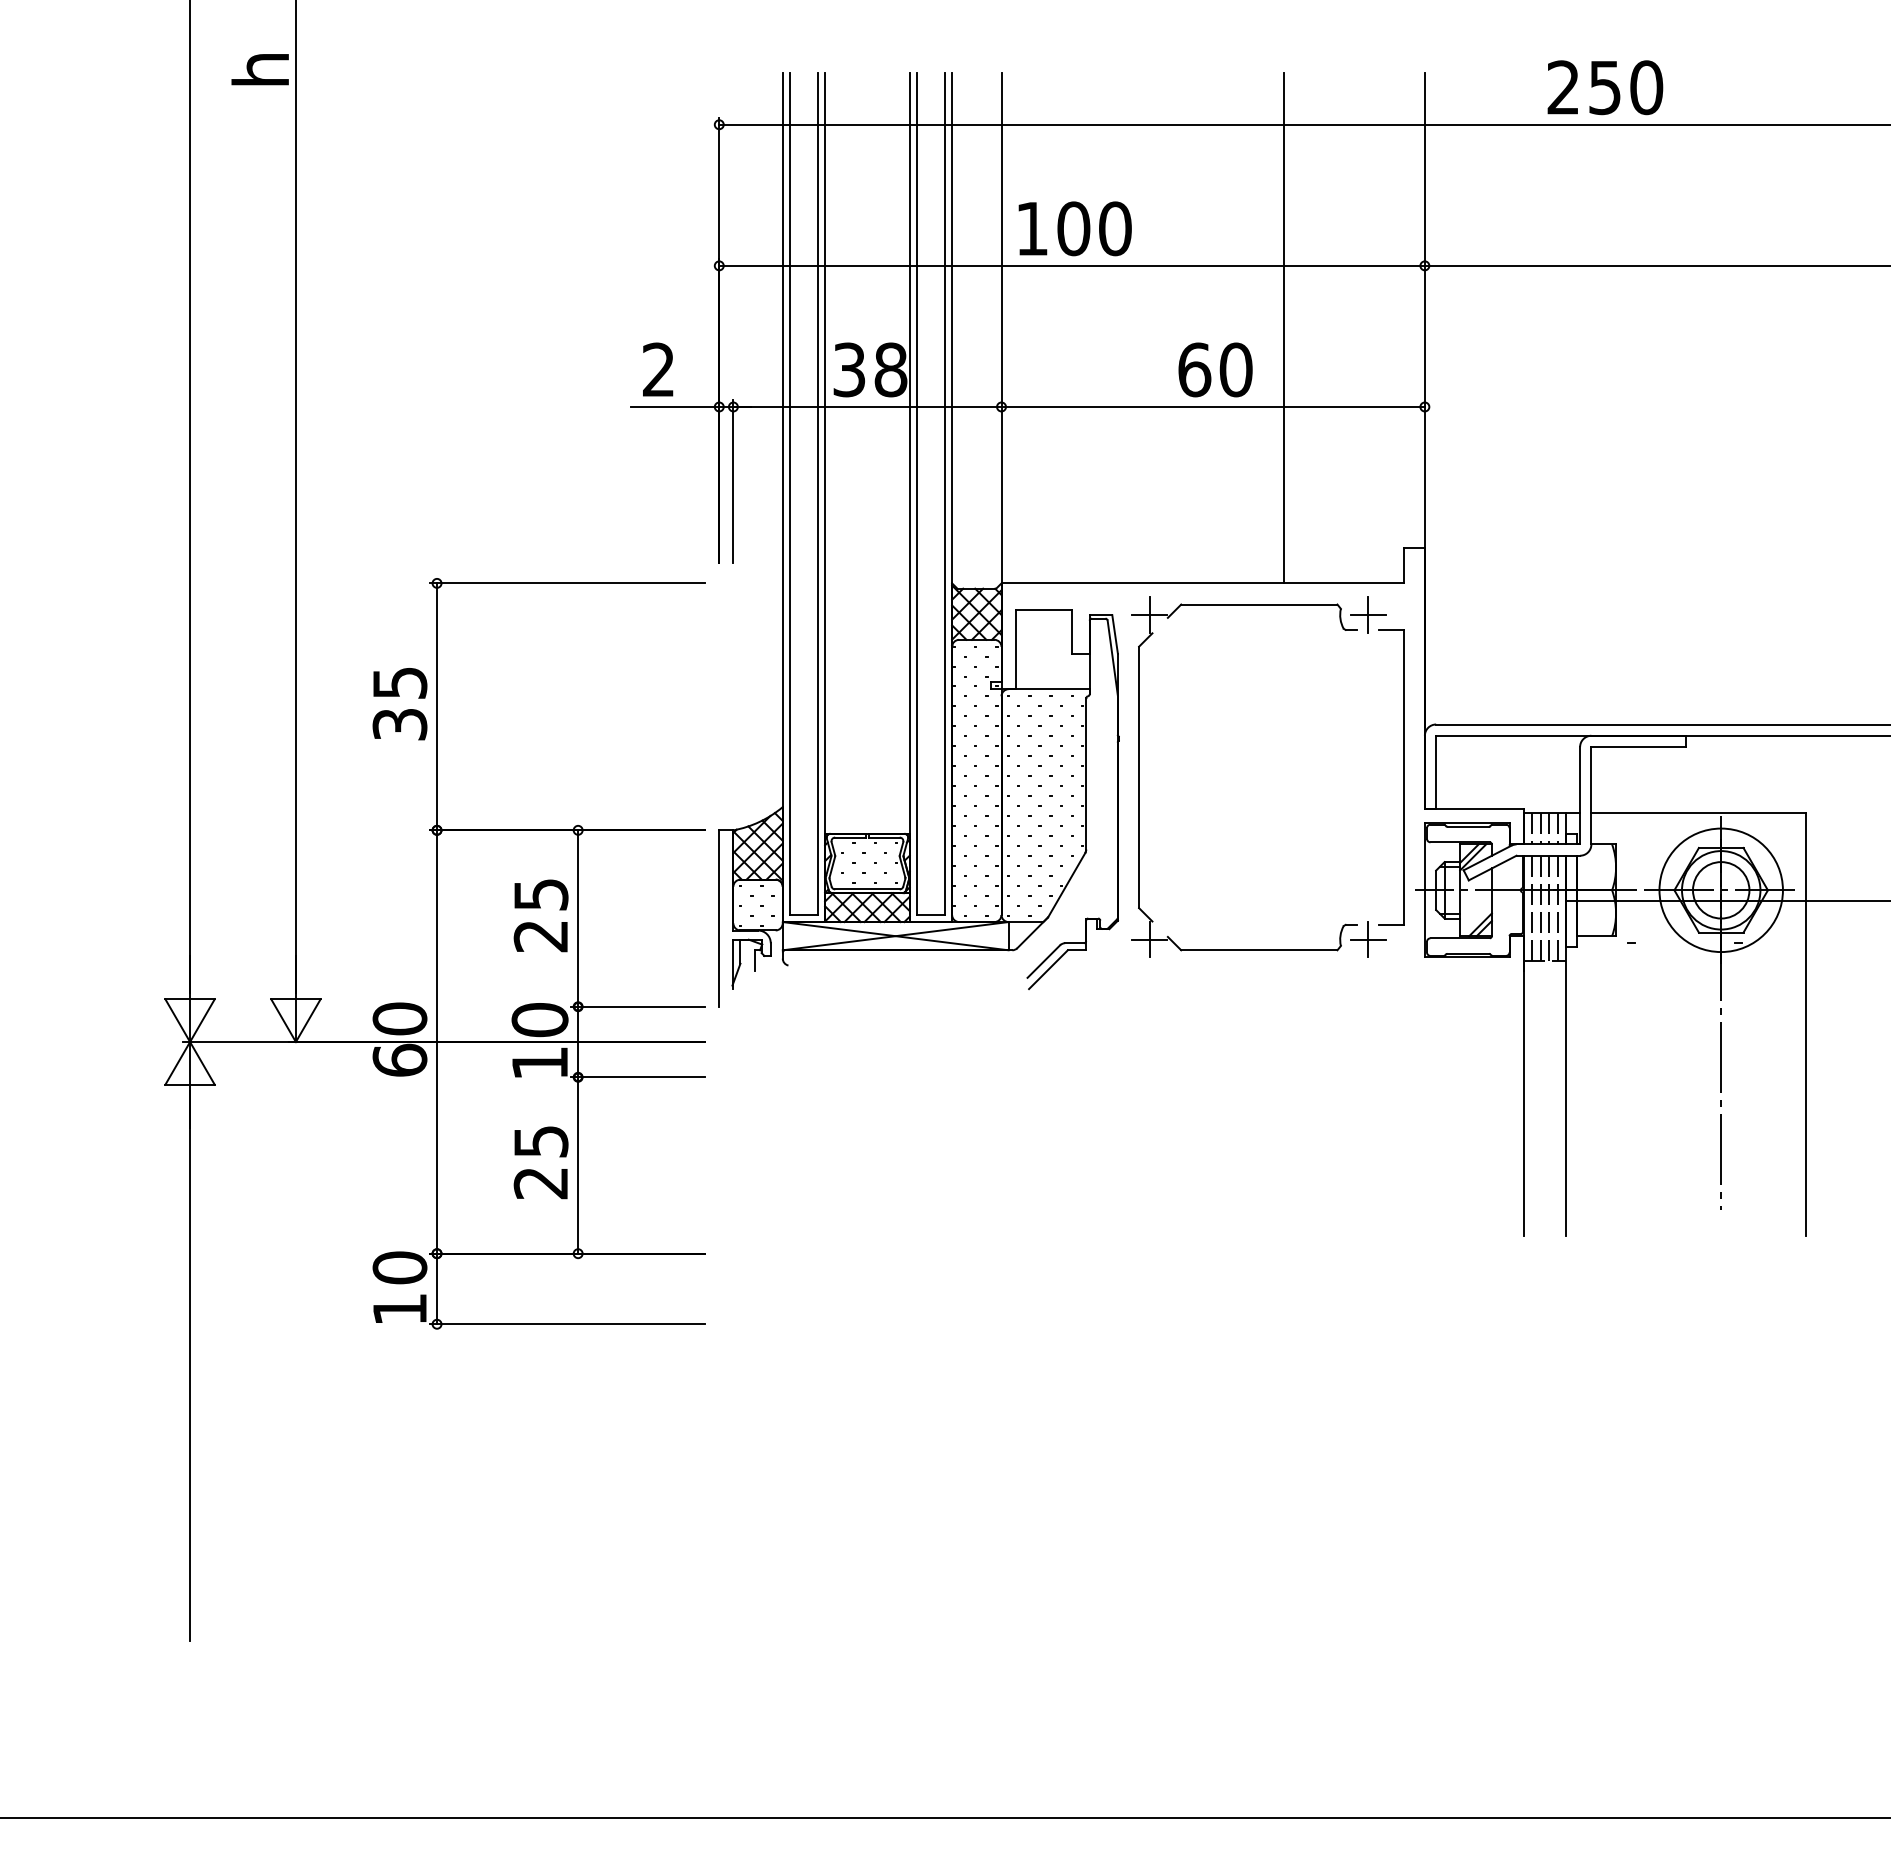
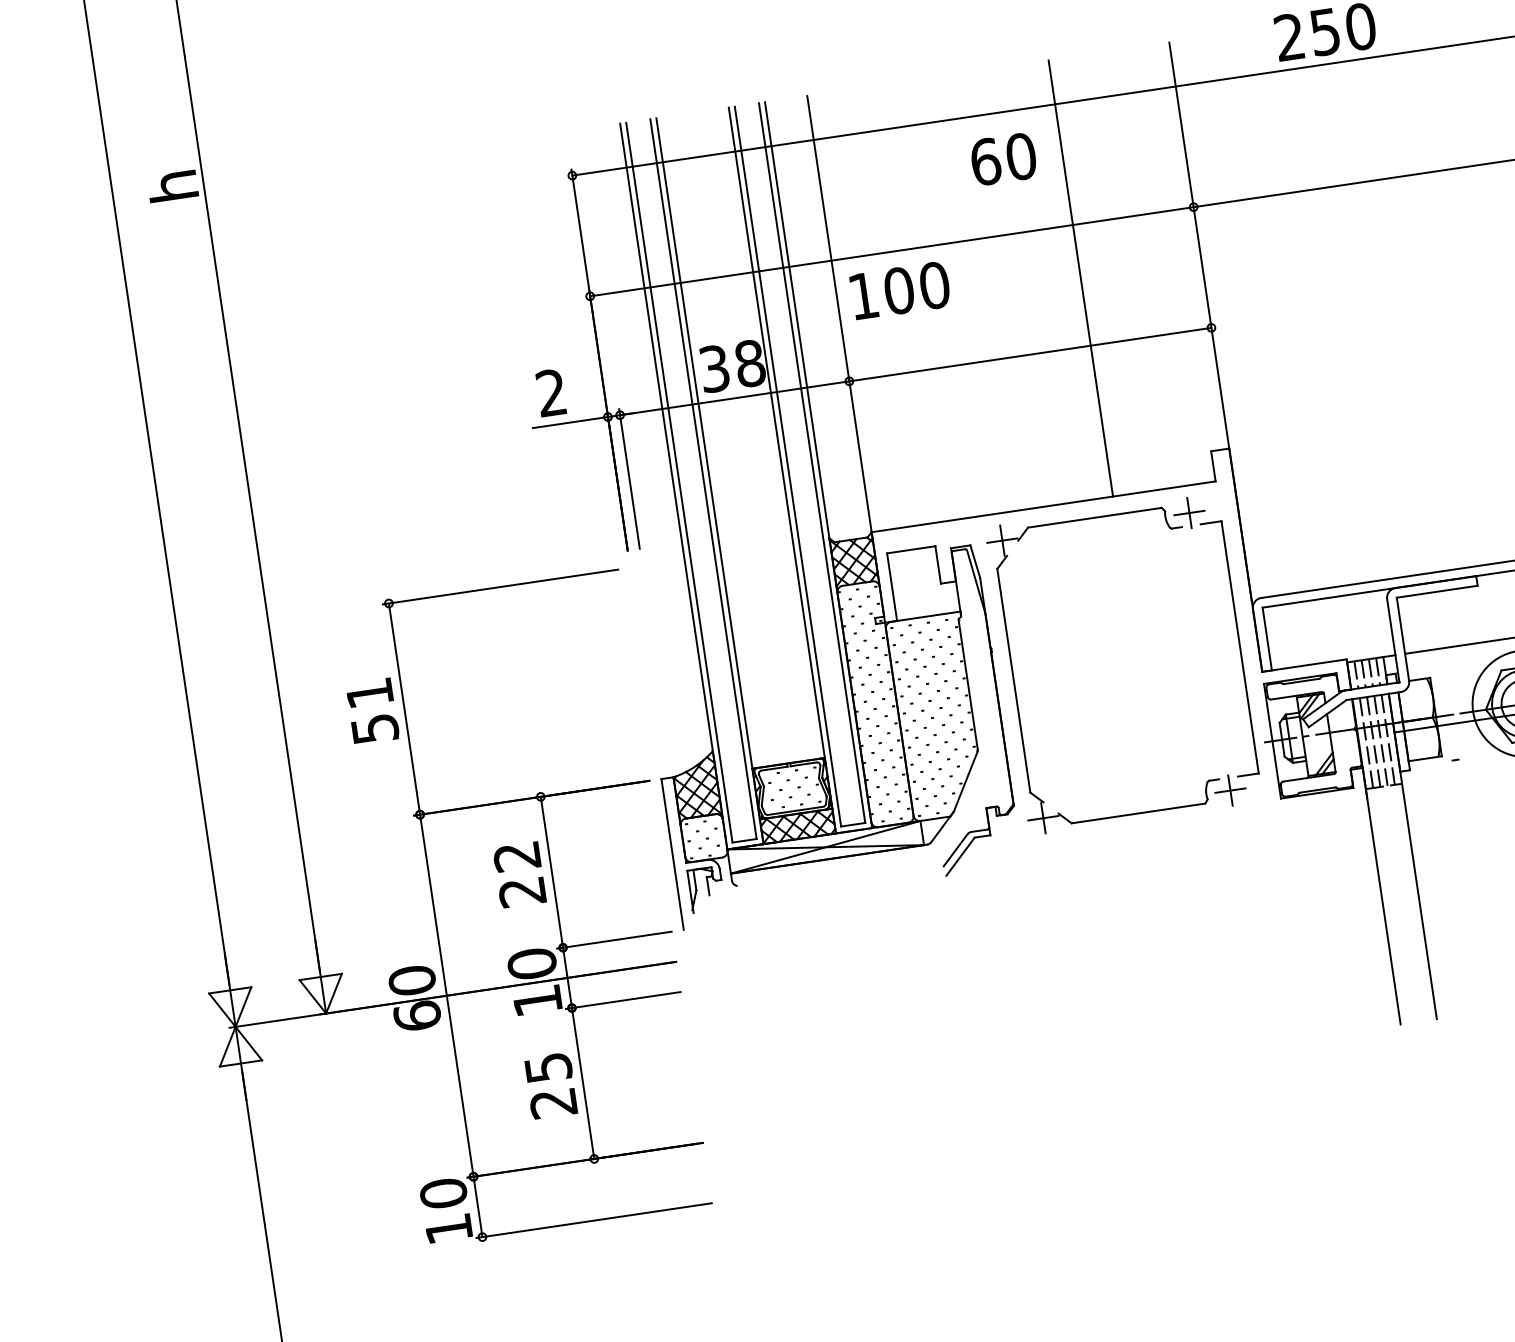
text: (1074, 228) -> (899, 290), moved
text: (1215, 369) -> (1003, 158), moved
text: (399, 703) -> (371, 710), 35 -> 51
text: (540, 894) -> (516, 856), 25 -> 22

